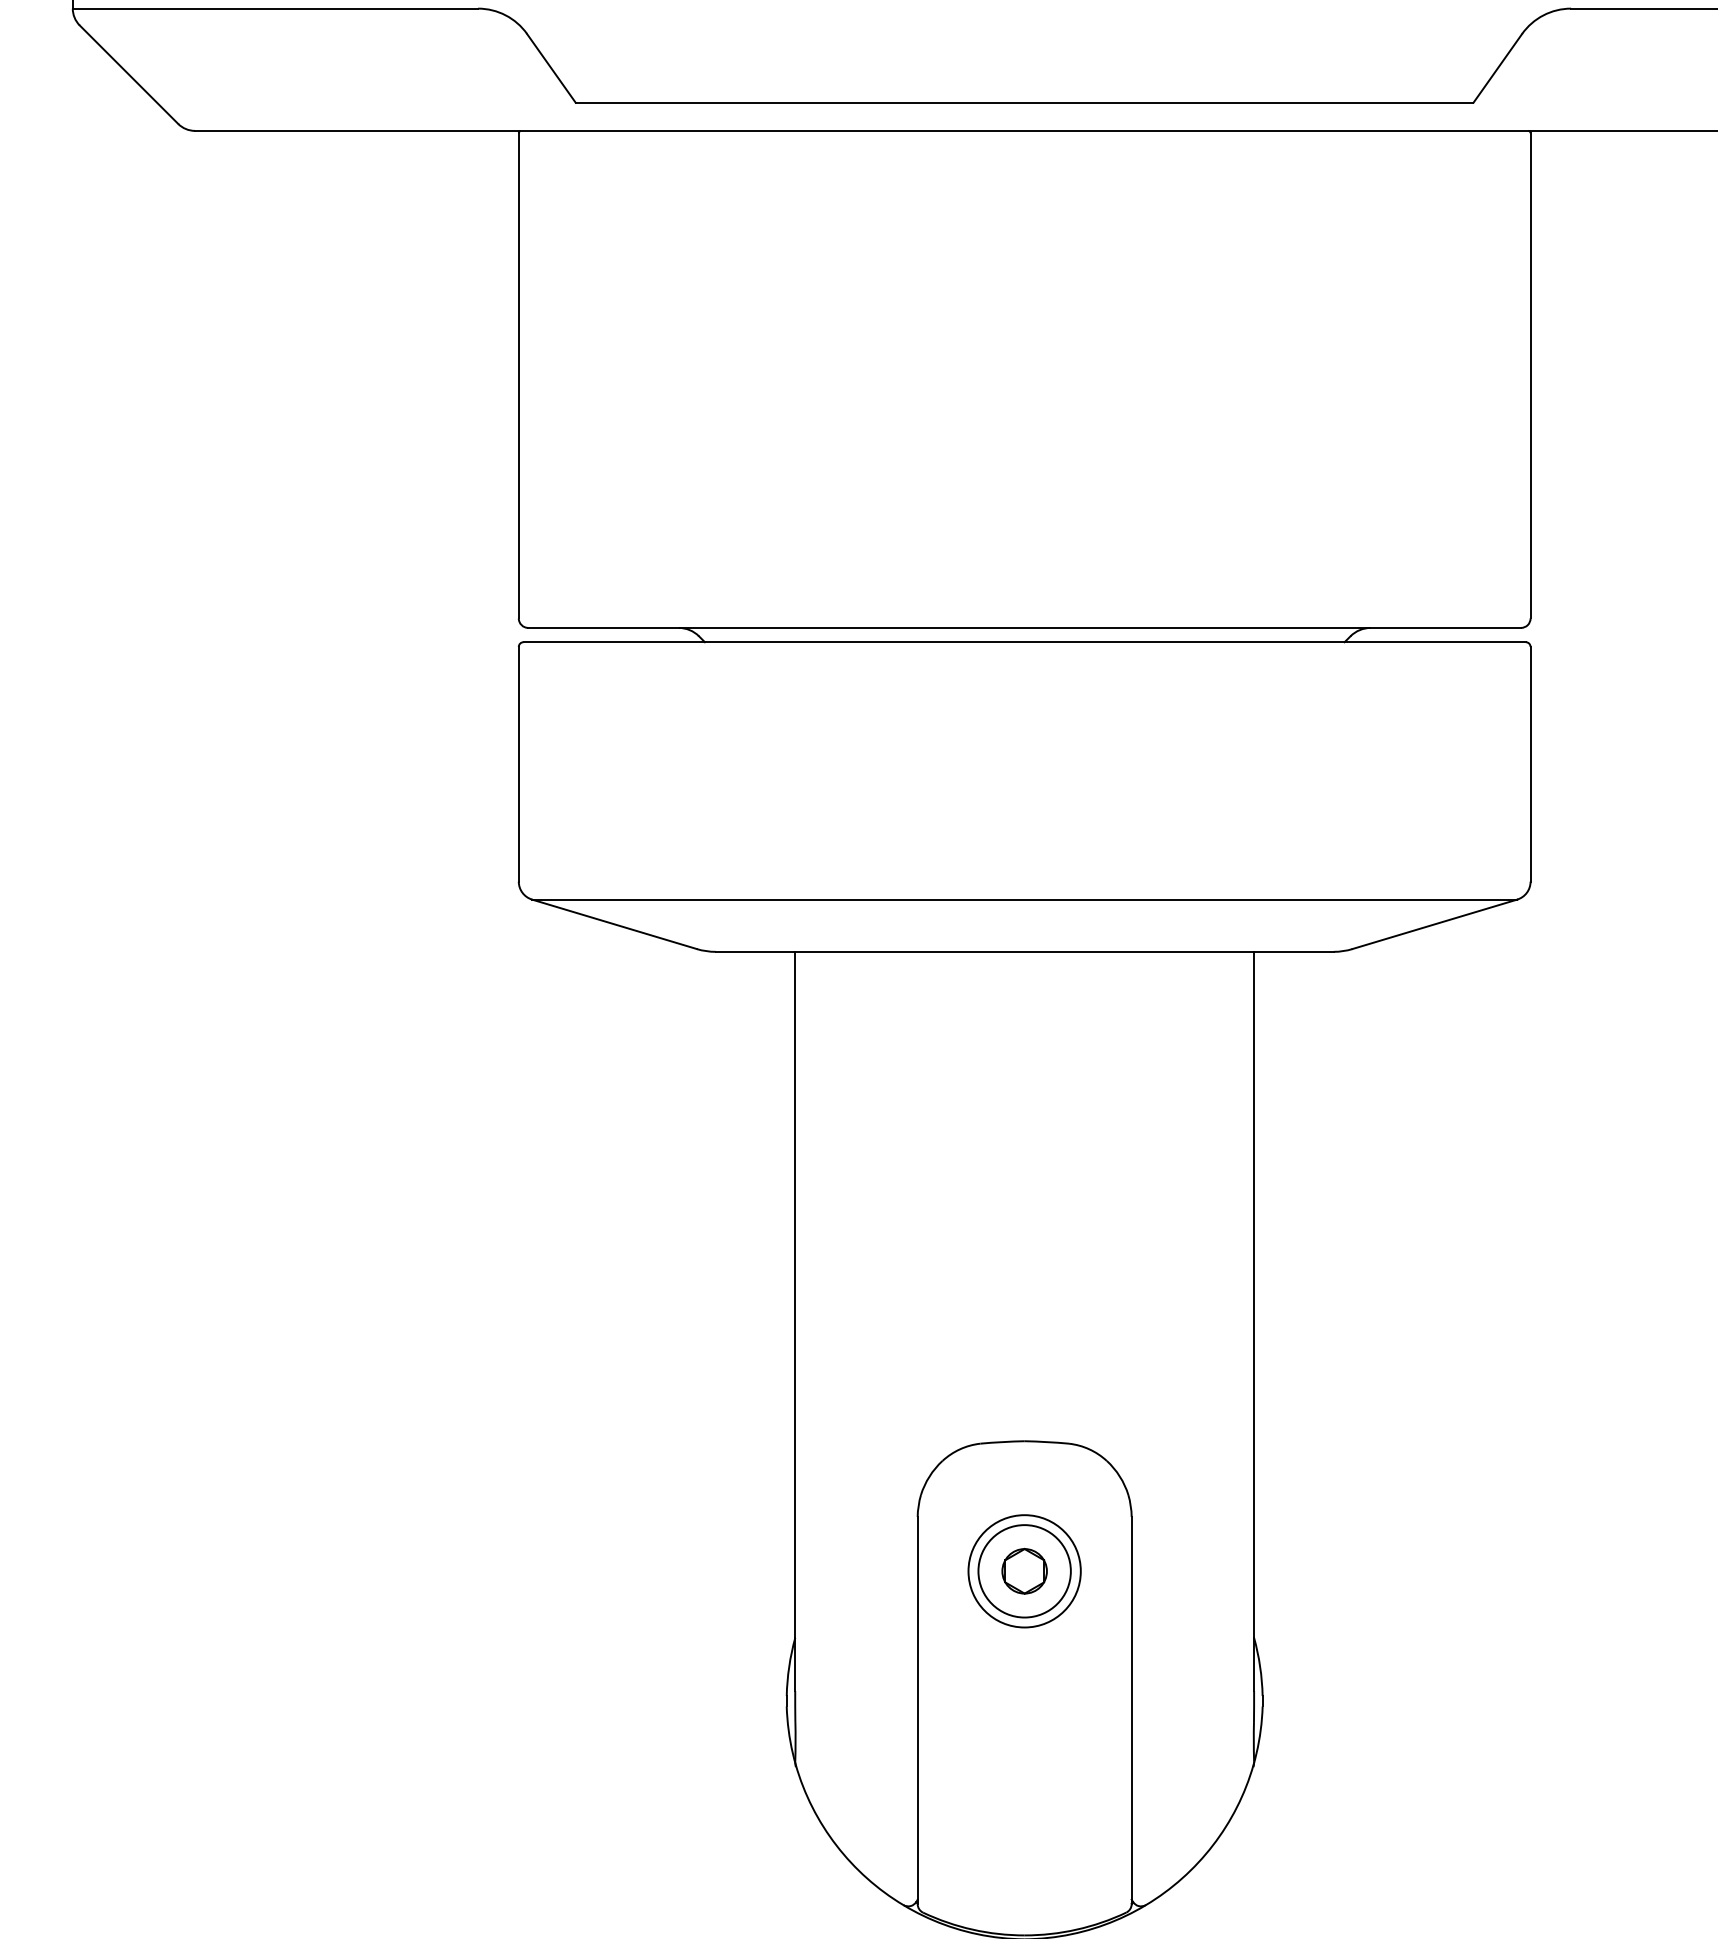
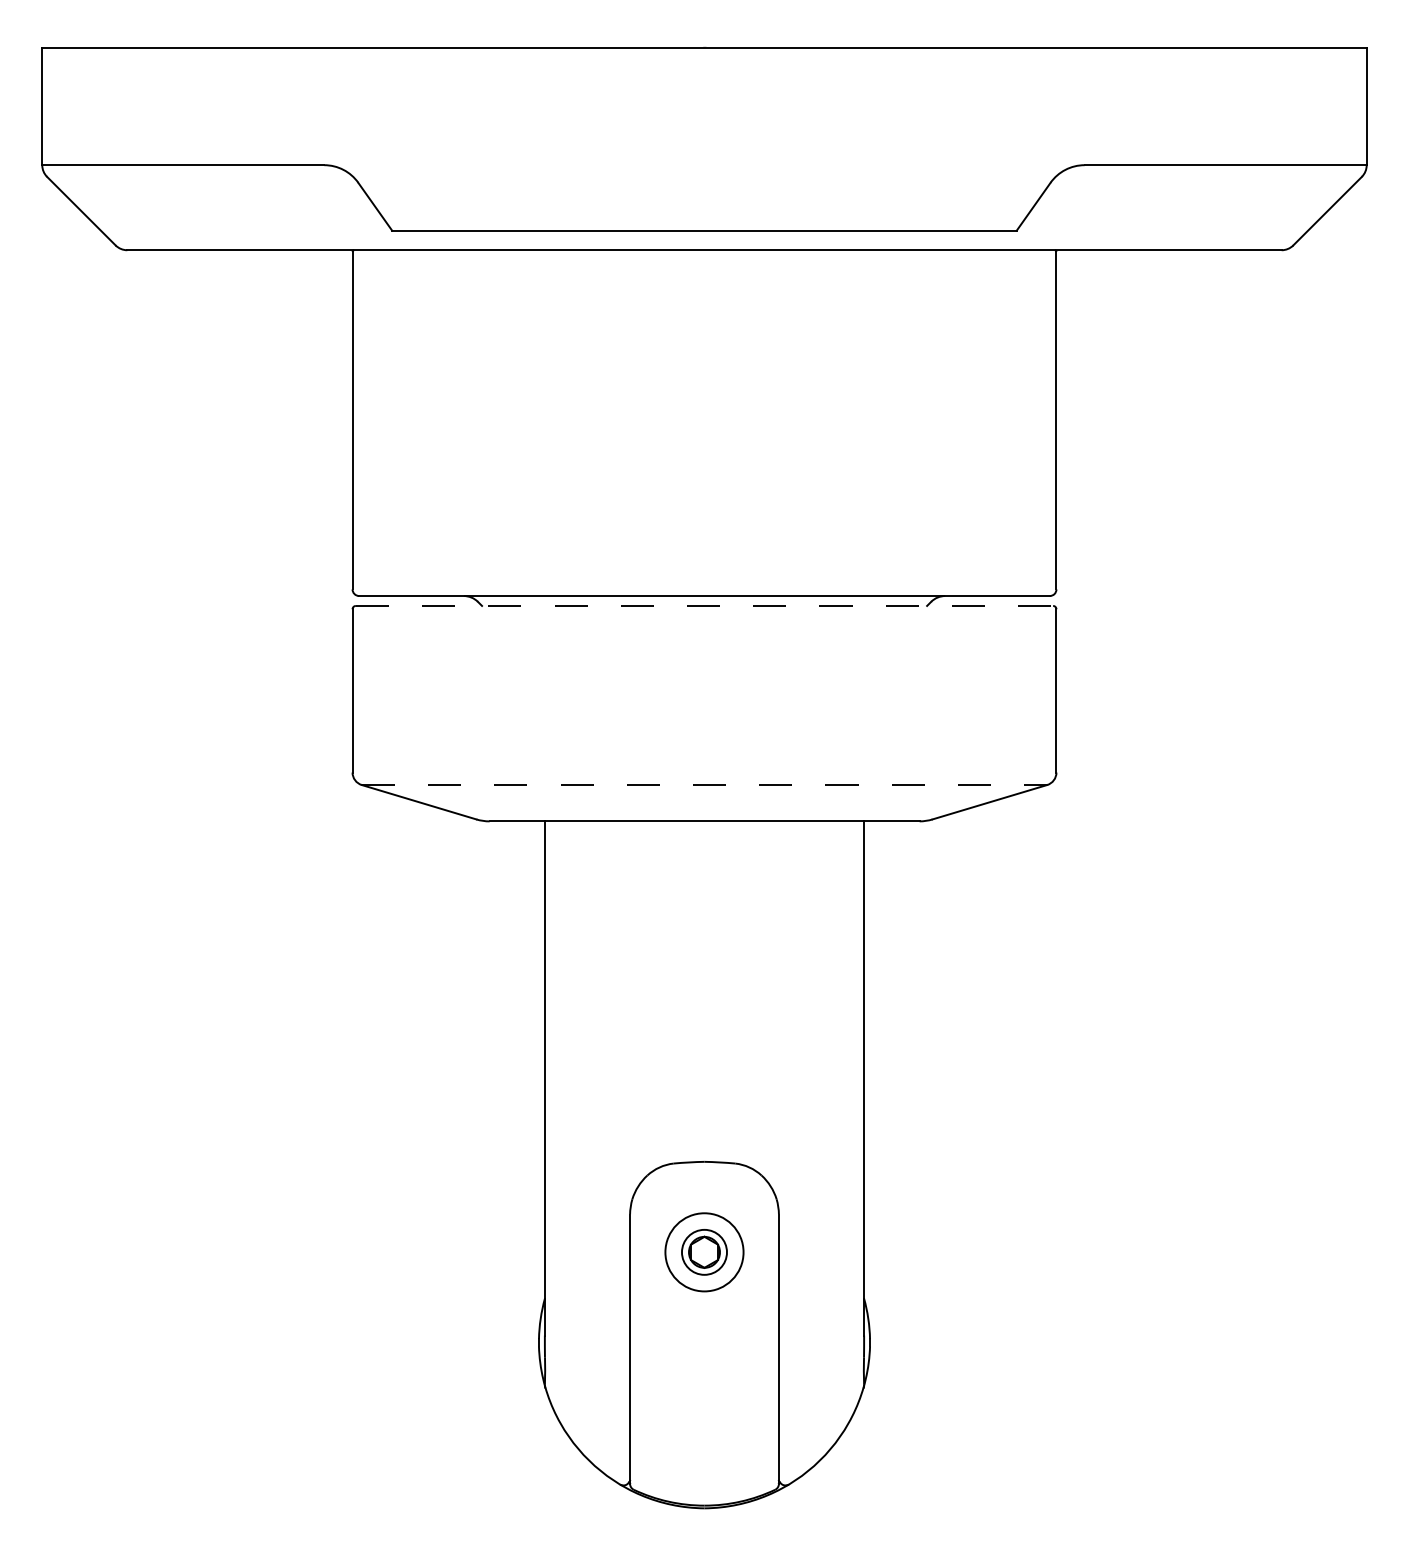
line: (1024, 641) -> (704, 605), solid -> dashed
line: (1024, 900) -> (704, 785), solid -> dashed
circle: (1024, 1571) -> (704, 1252), size x0.7

